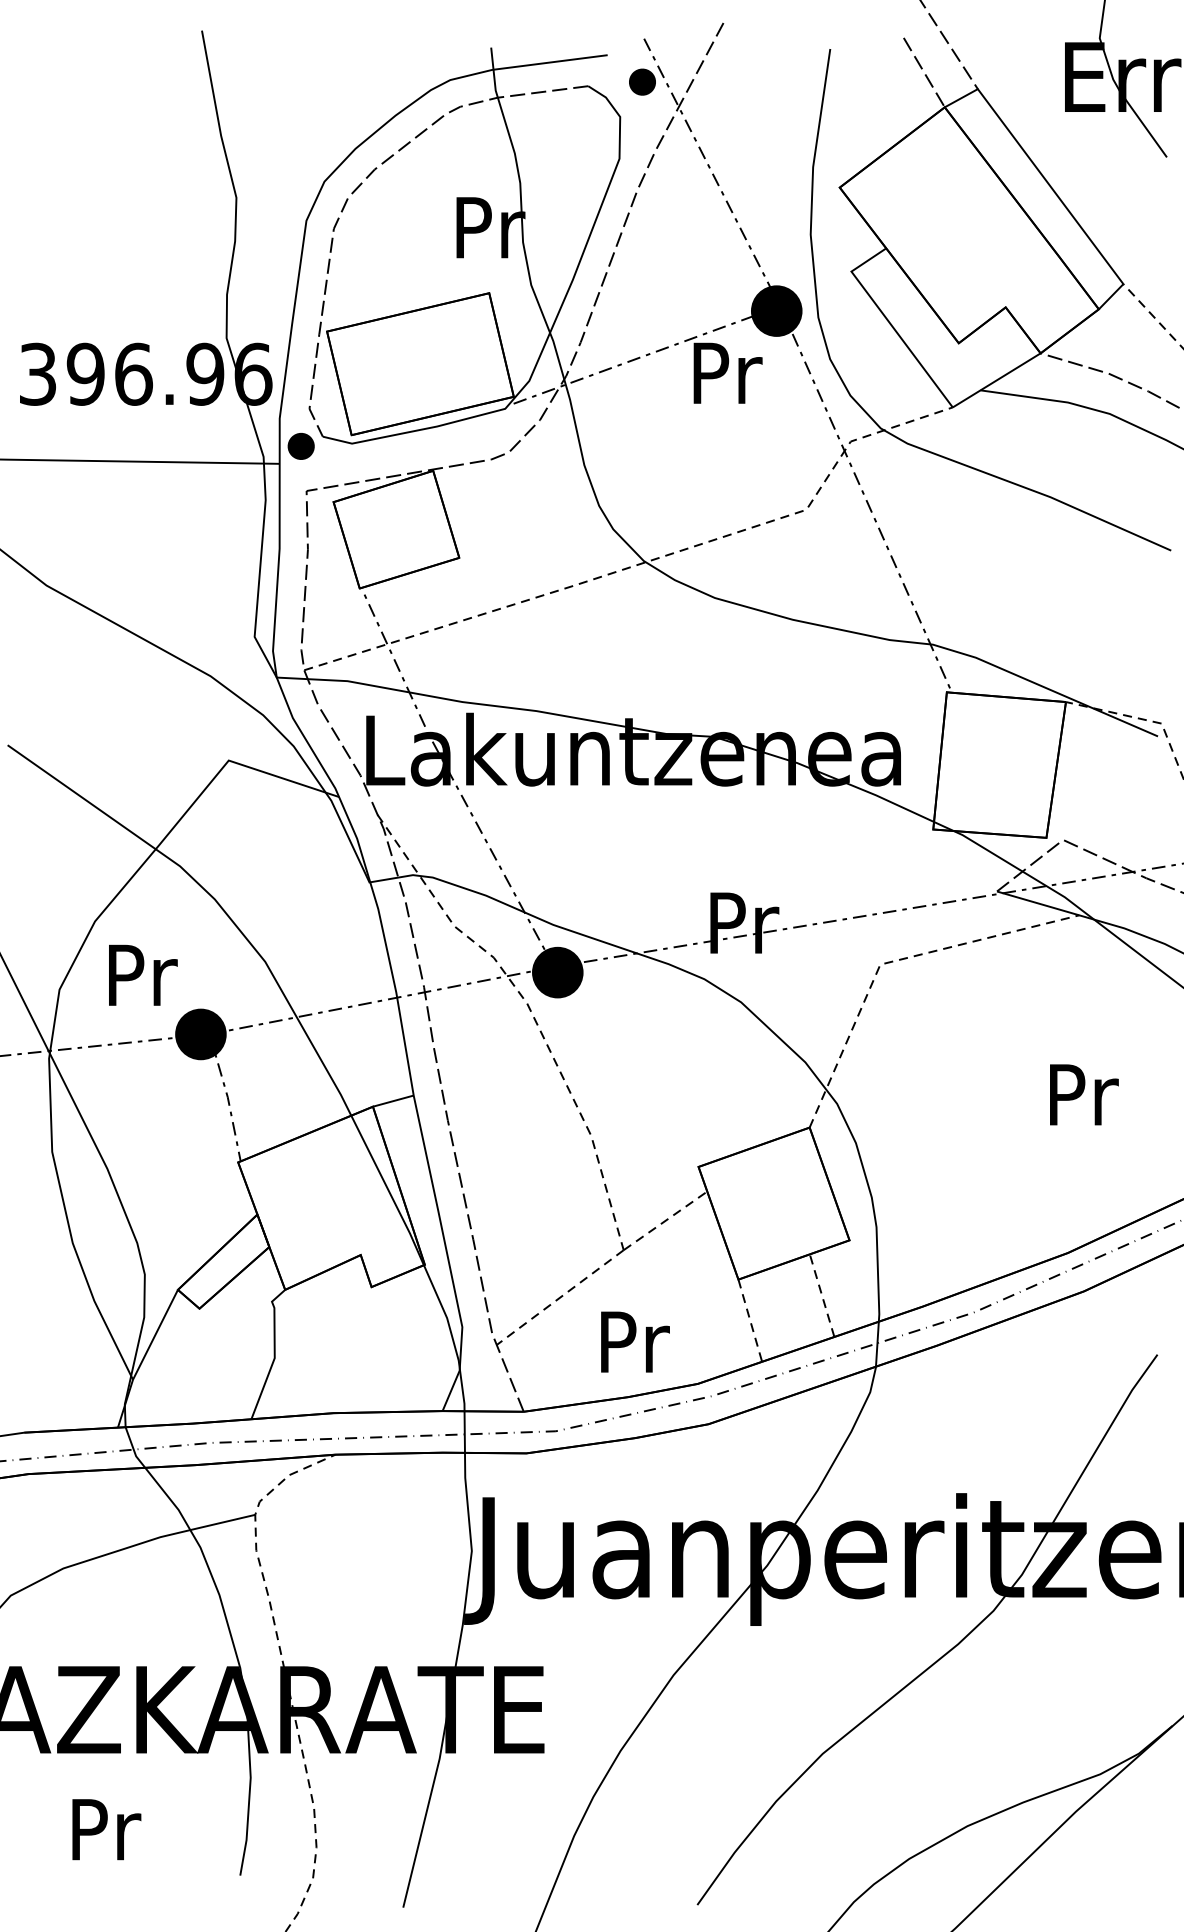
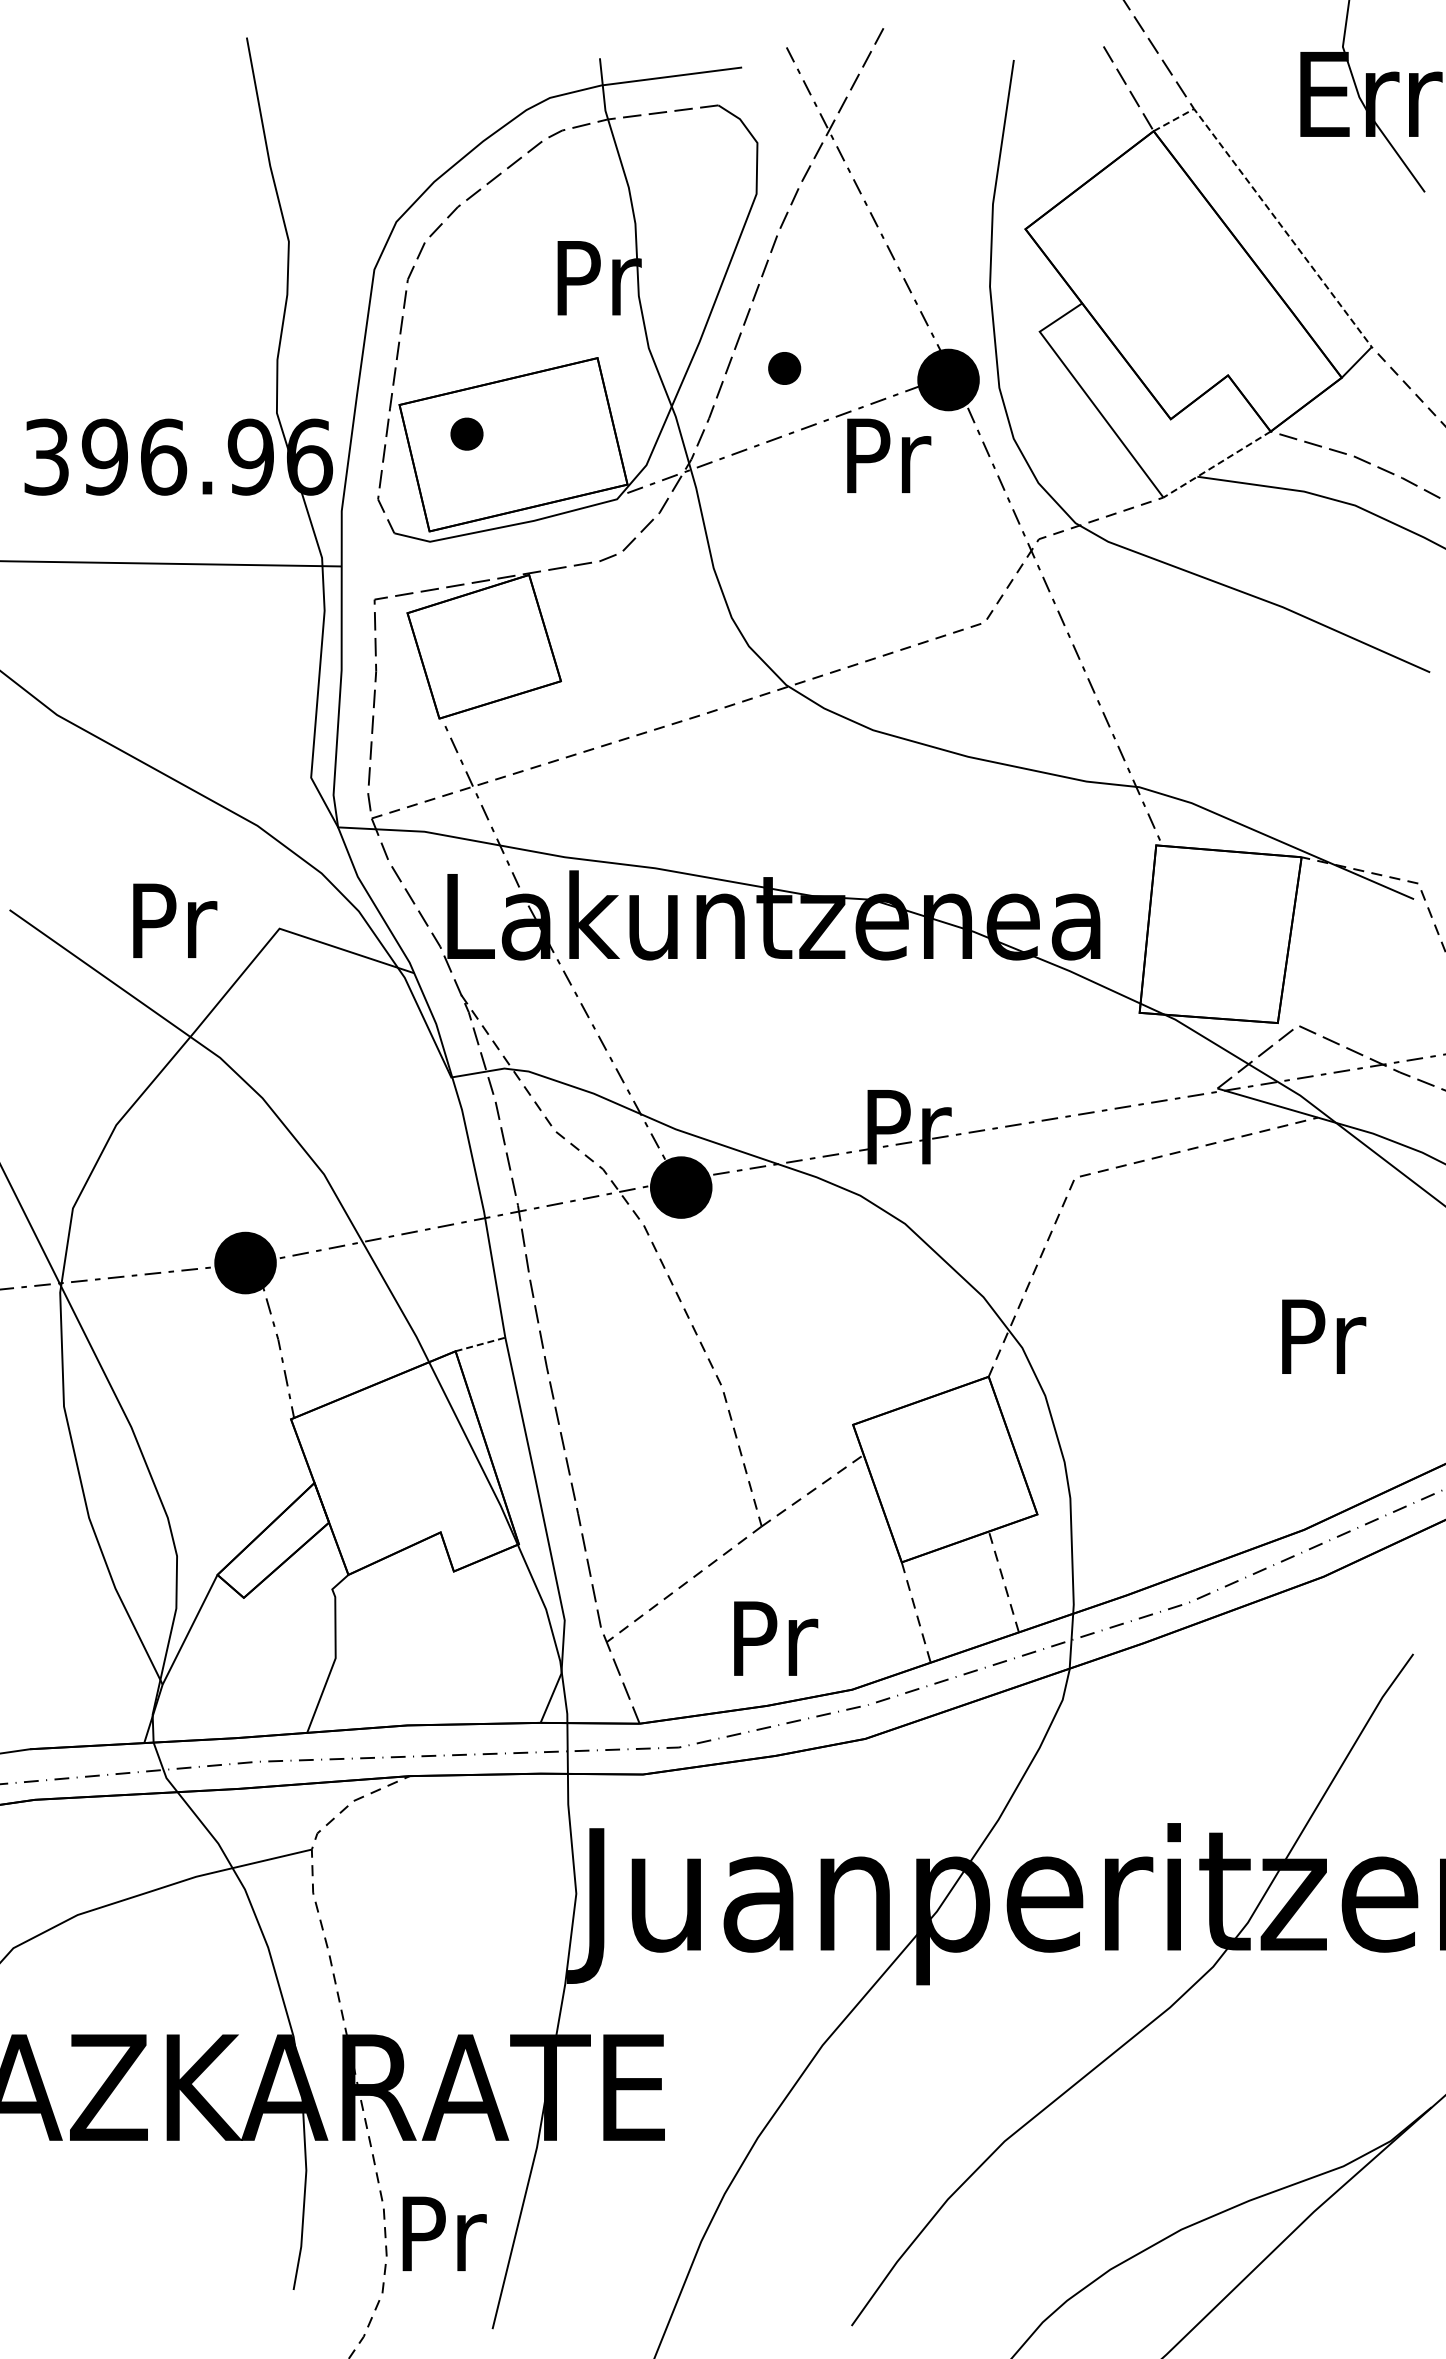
part: (642, 82) -> (784, 368), moved
line: (1038, 170) -> (1268, 208), solid -> dashed
line: (996, 380) -> (1216, 464), solid -> dashed
part: (300, 445) -> (466, 433), moved
text: (143, 975) -> (175, 920), moved
line: (393, 1101) -> (480, 1344), solid -> dashed
text: (106, 1829) -> (444, 2233), moved

